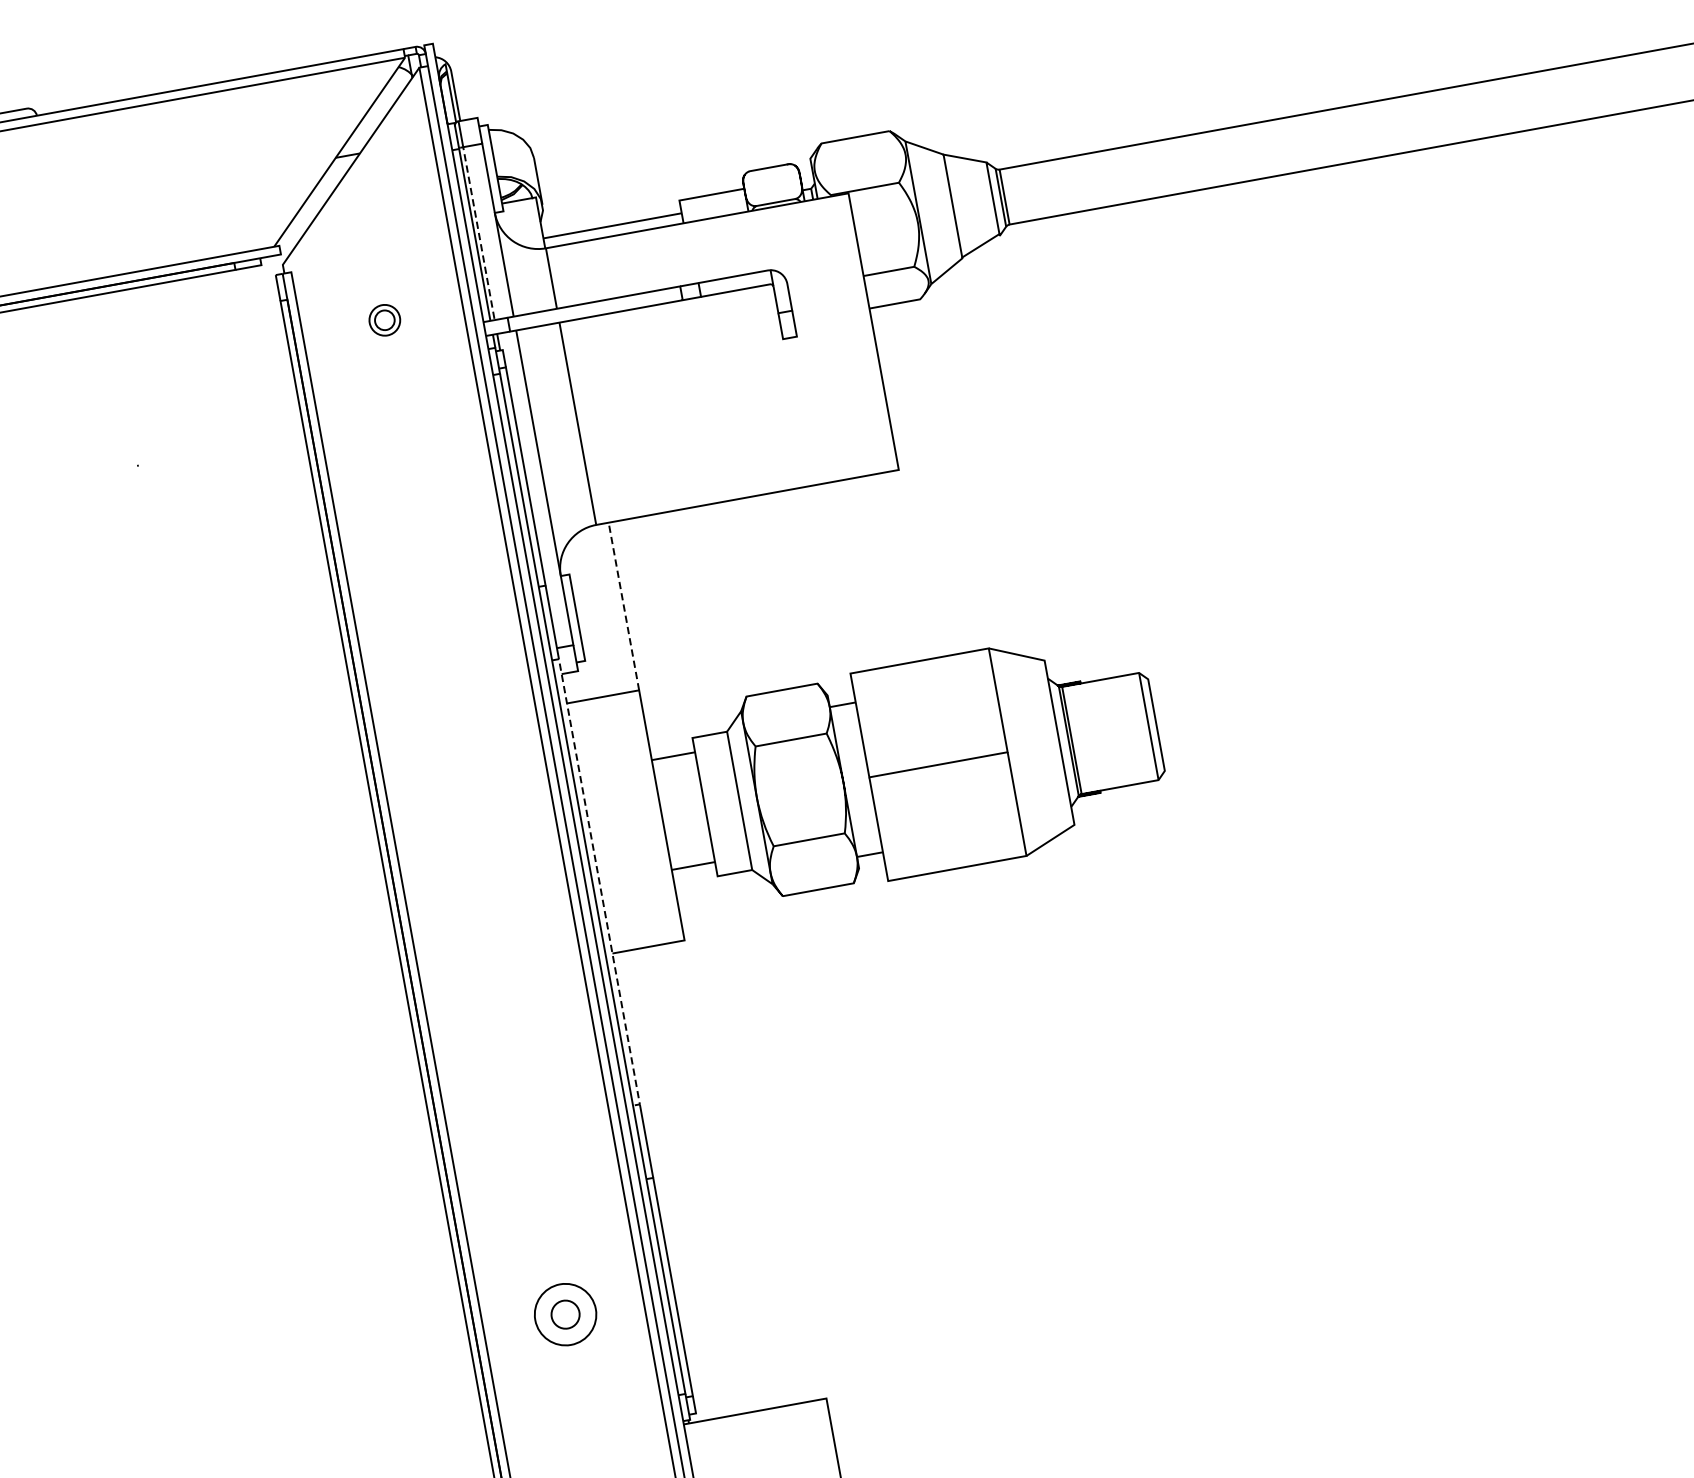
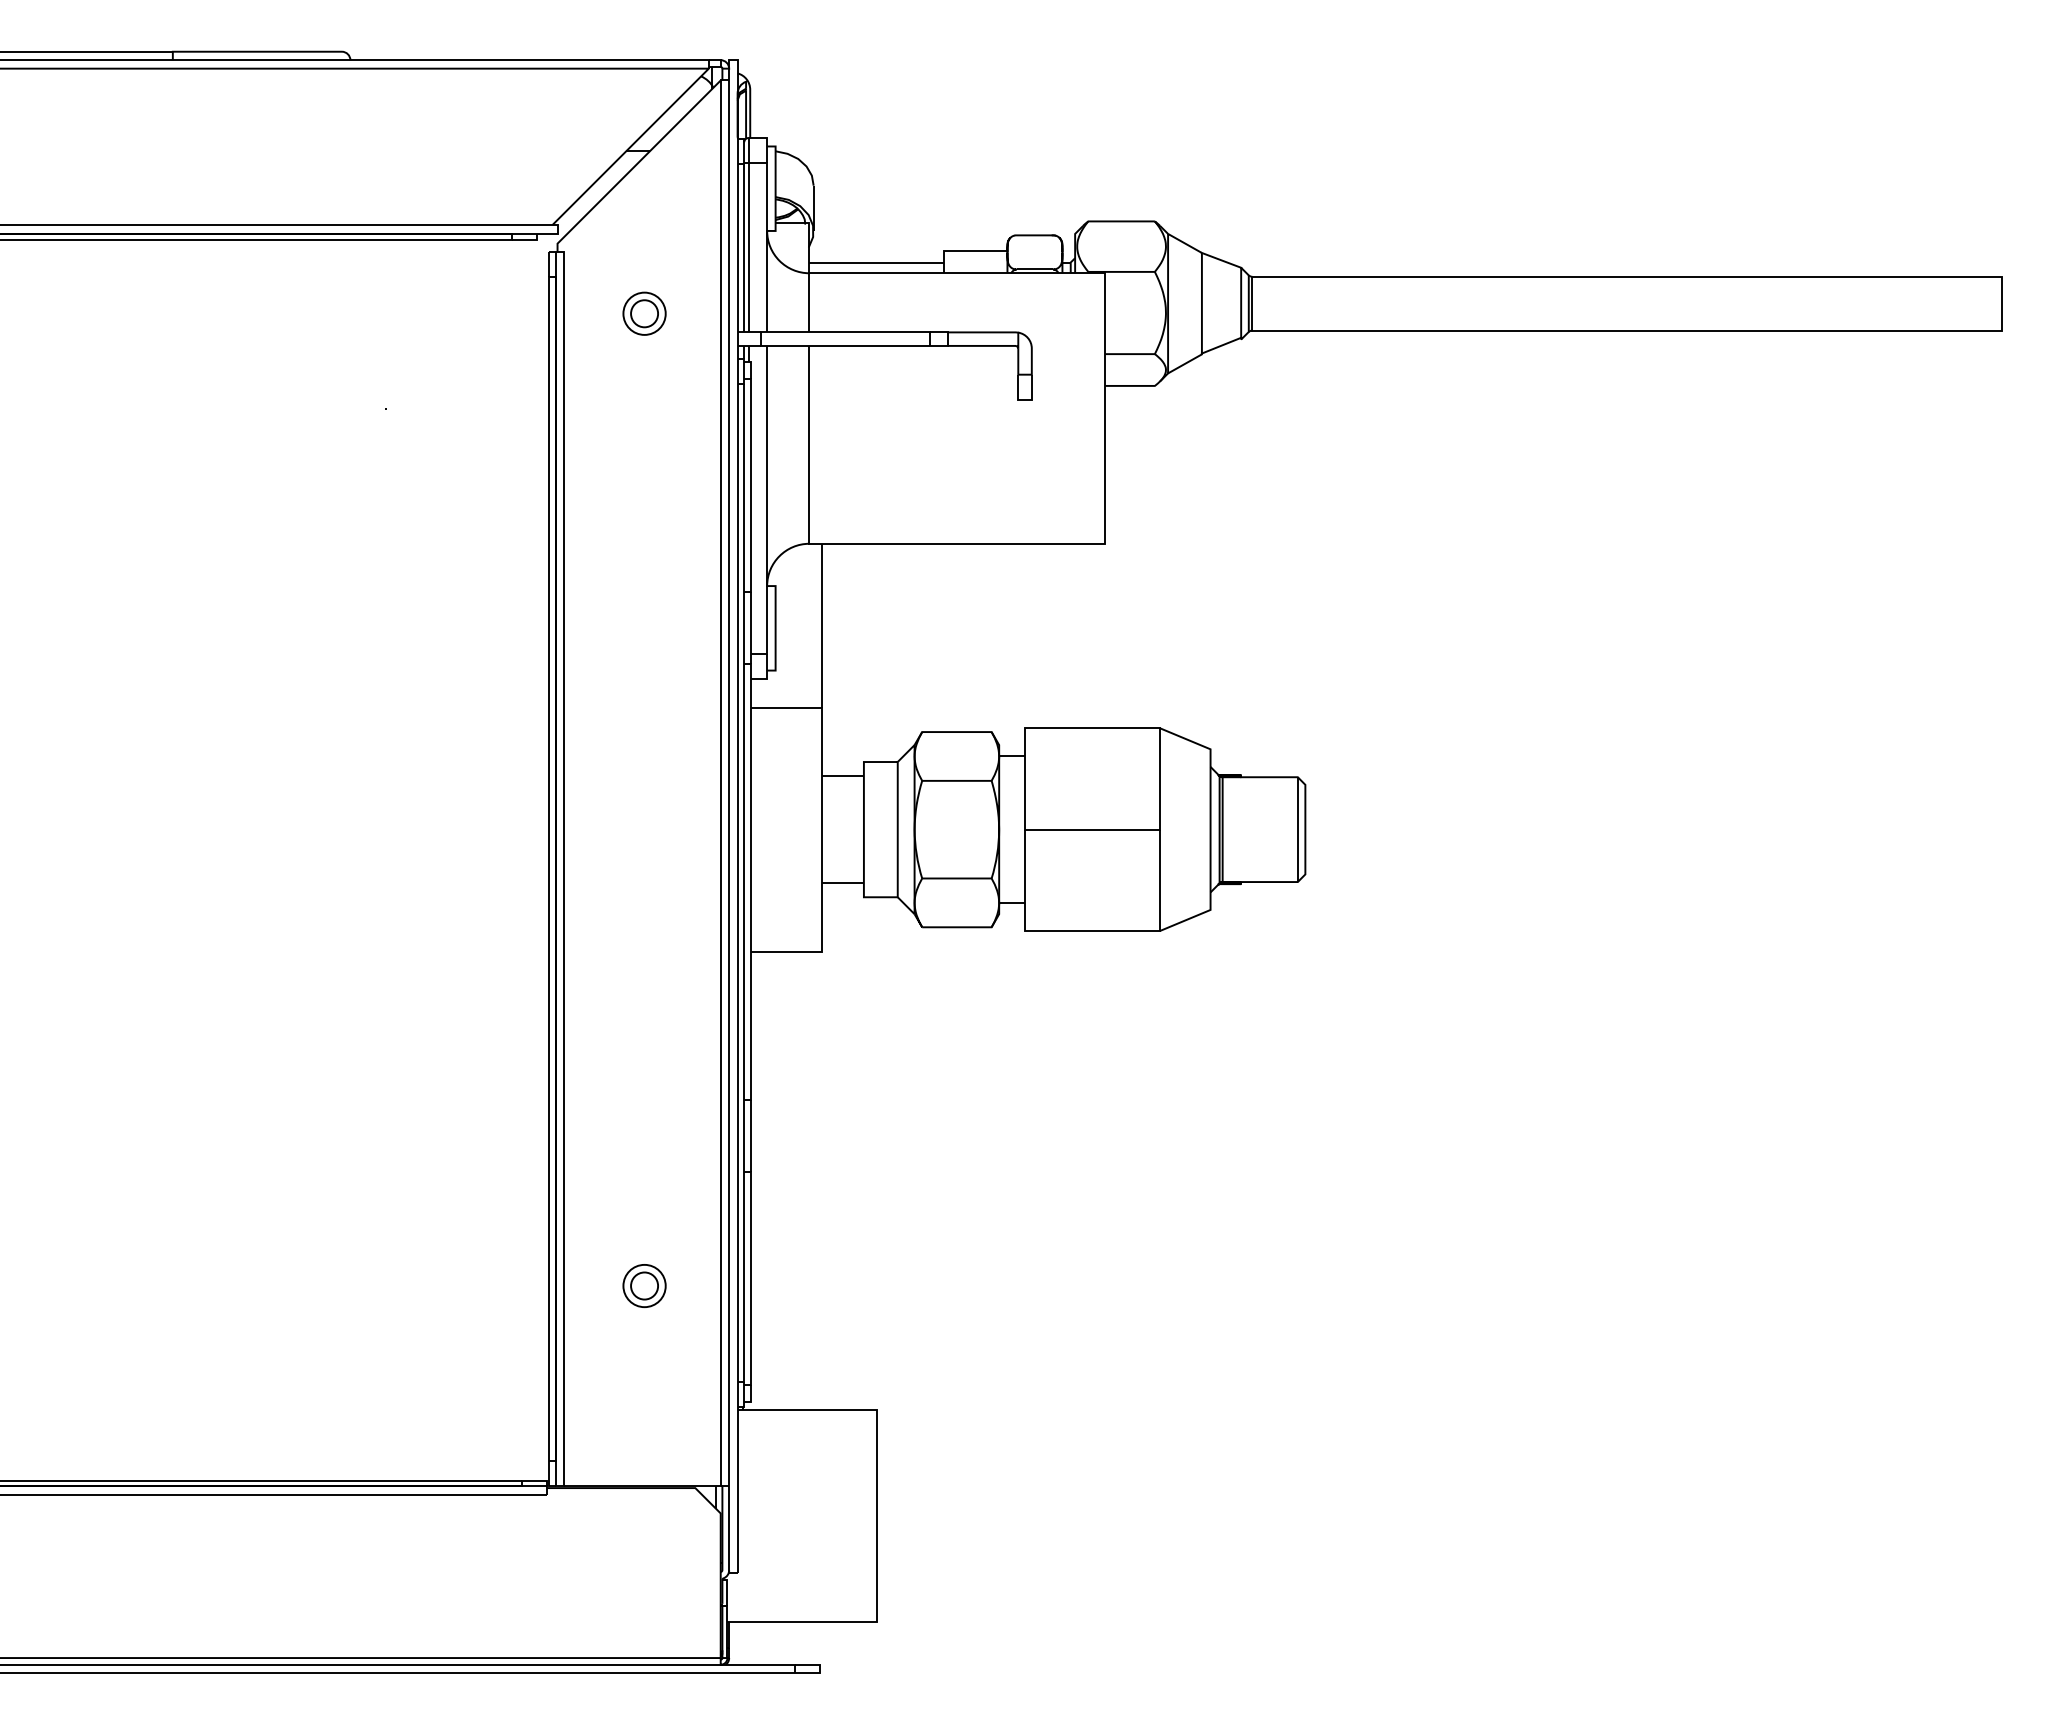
line: (478, 230) -> (748, 244), dashed -> solid
part: (384, 320) -> (644, 313), size x1.43
line: (623, 606) -> (821, 625), dashed -> solid
line: (599, 882) -> (751, 882), dashed -> solid
circle: (565, 1314) -> (644, 1285), size x0.71

